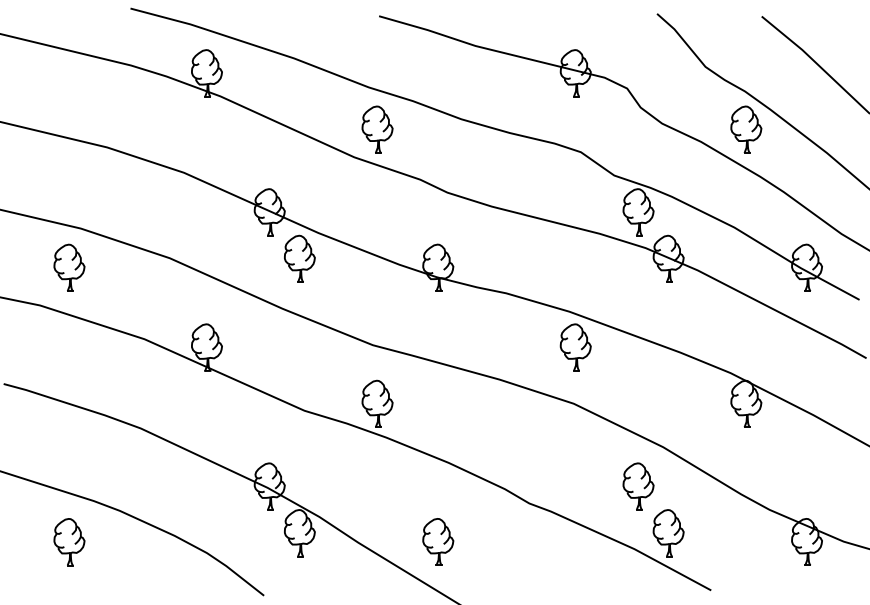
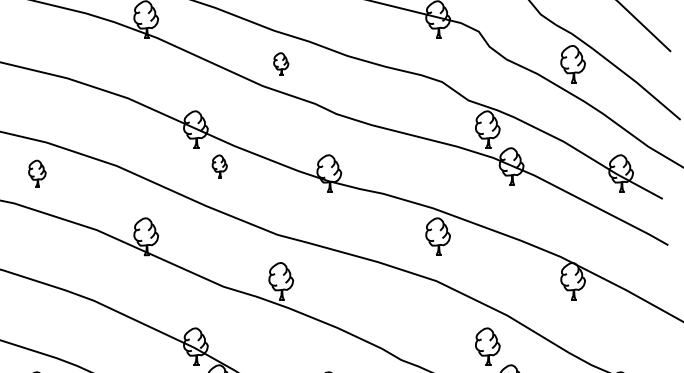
part: (377, 129) -> (281, 64), size x0.6
part: (299, 258) -> (219, 166), size x0.6
part: (69, 267) -> (37, 173), size x0.7

